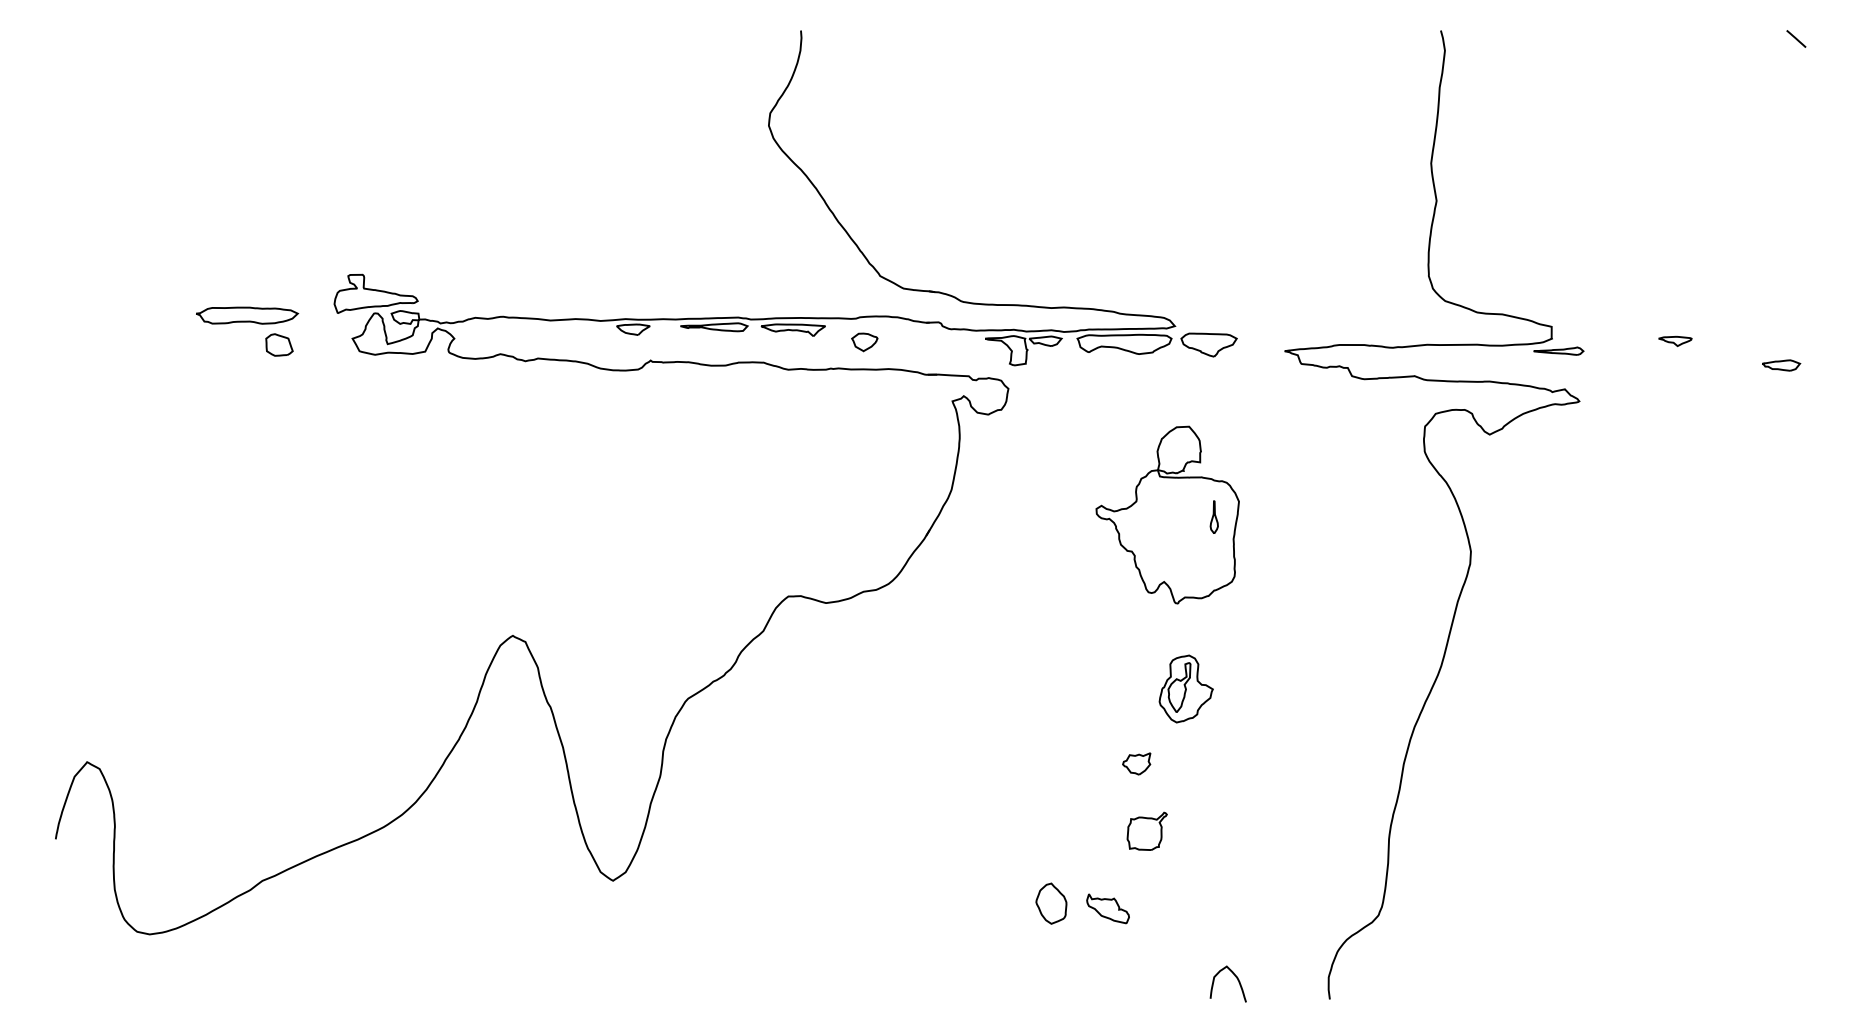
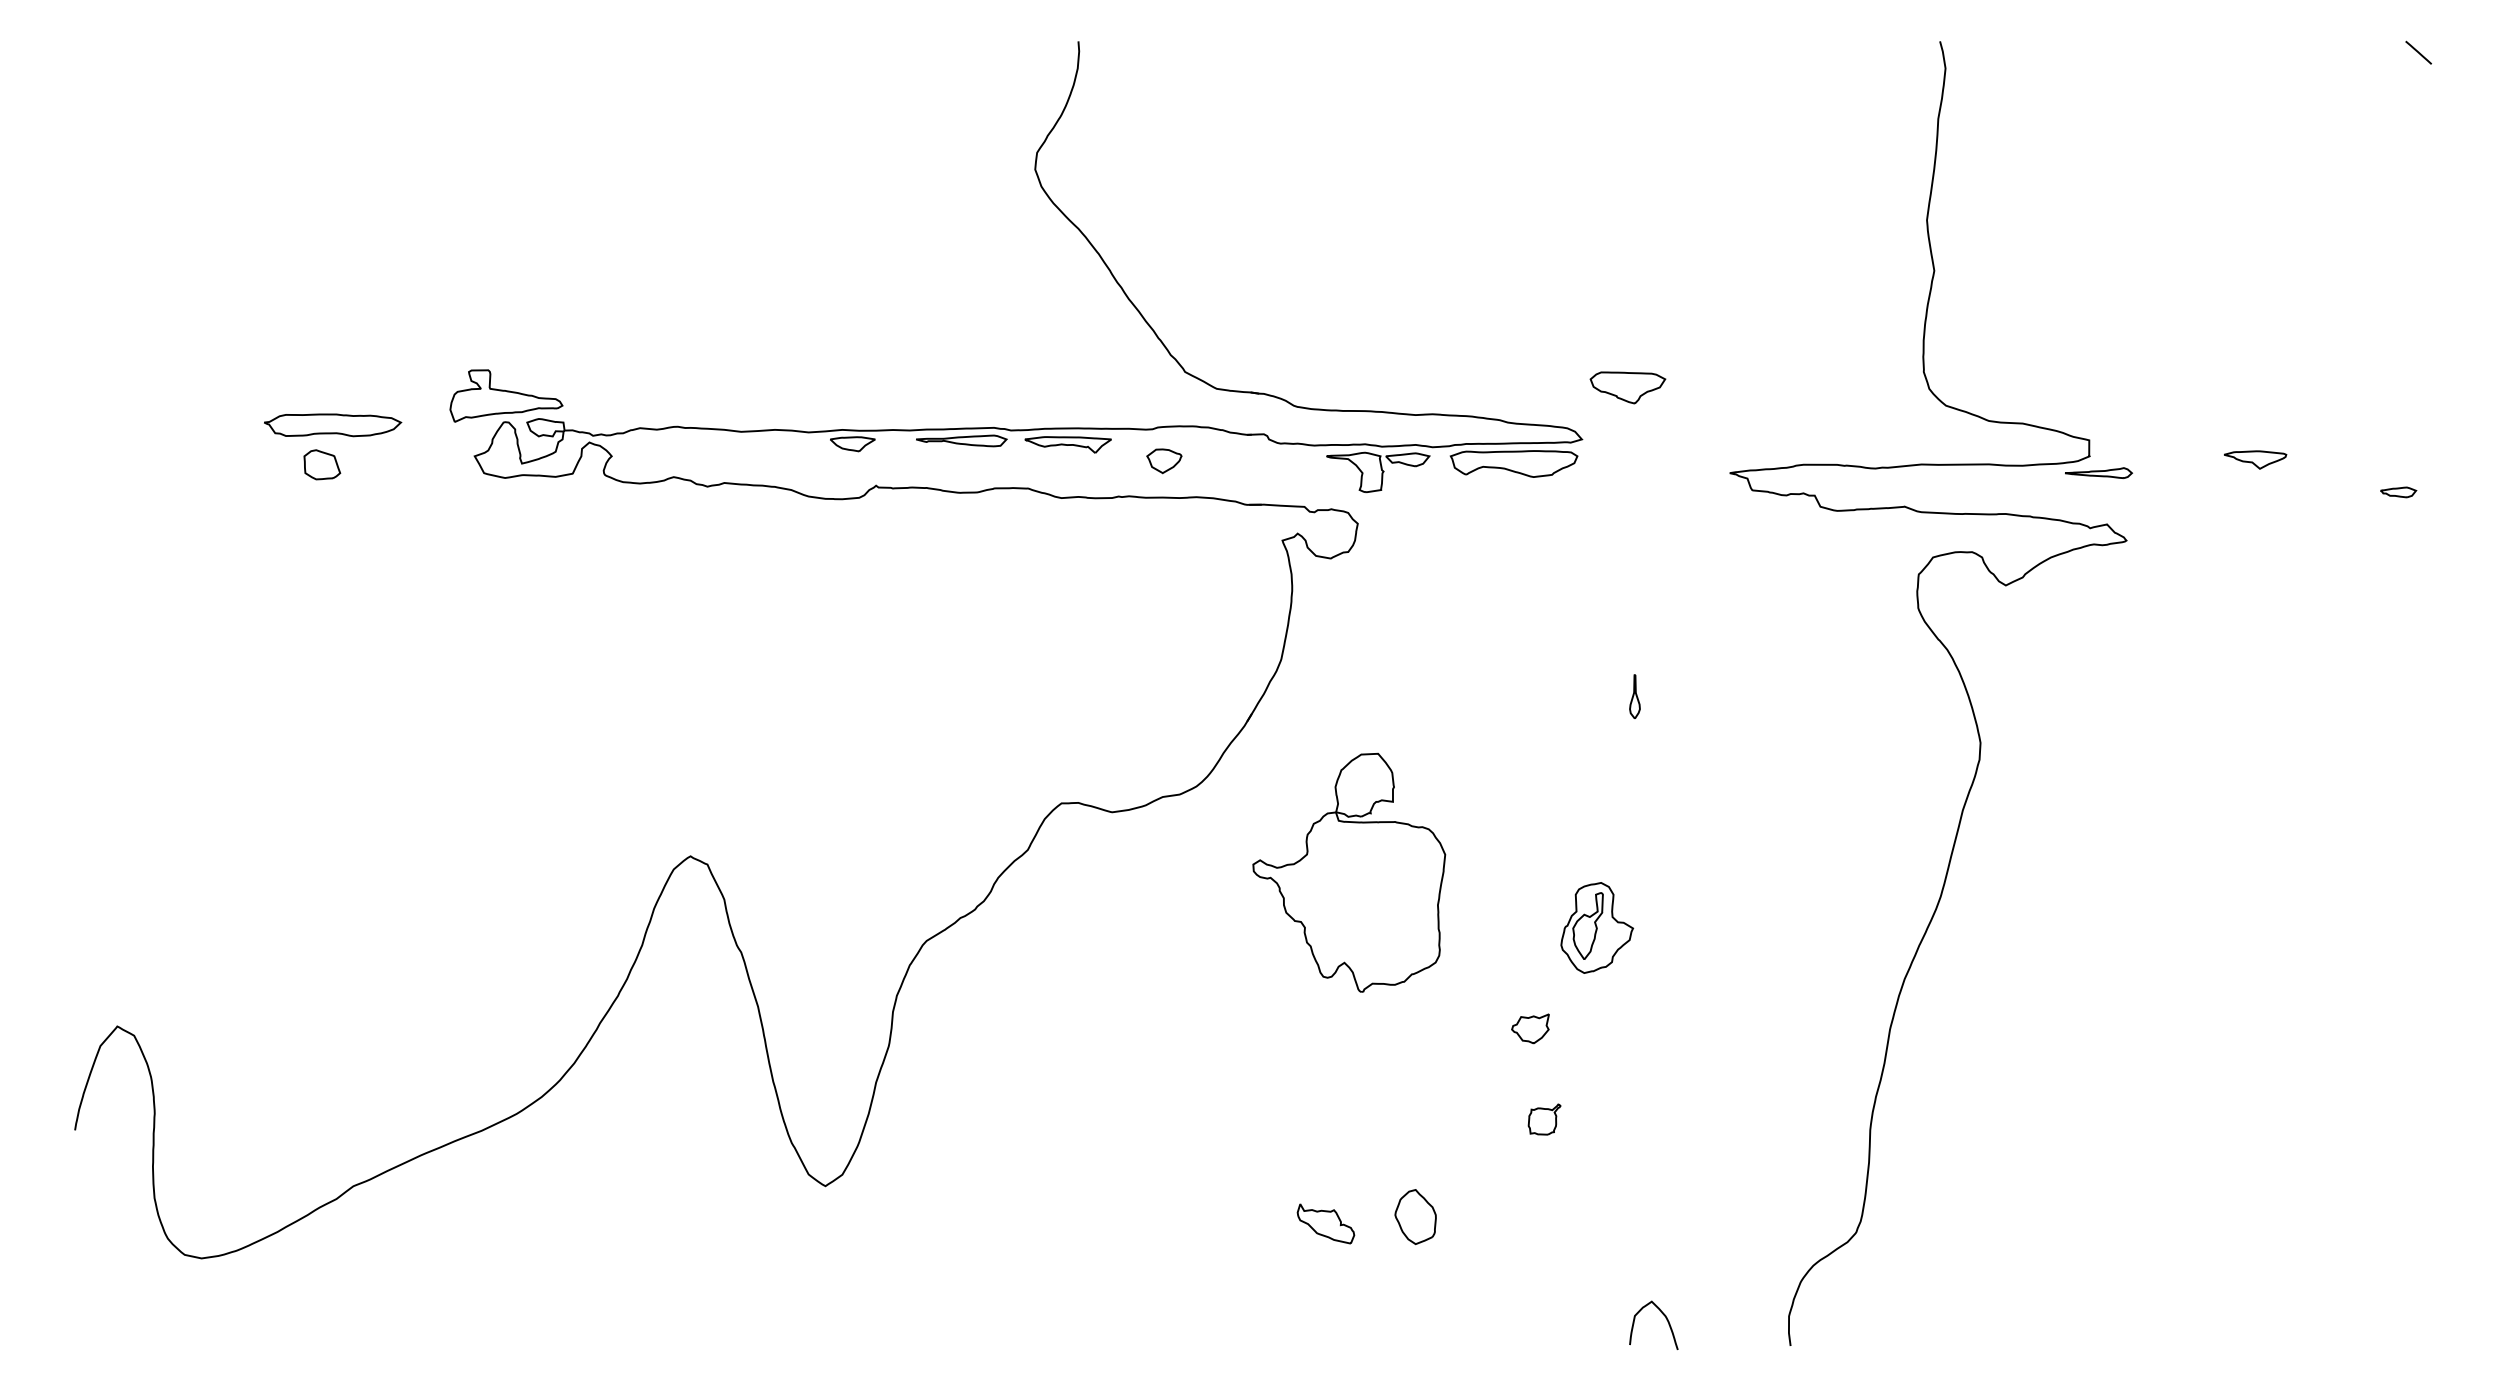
part: (1675, 341) -> (2255, 459), size x1.4
part: (279, 344) -> (322, 464), moved
part: (1208, 344) -> (1627, 387), moved
part: (1781, 365) -> (2398, 492), size x0.7
part: (1167, 514) -> (1349, 872), moved
part: (1147, 831) -> (1544, 1119), size x0.6
part: (1107, 908) -> (1325, 1223), moved

